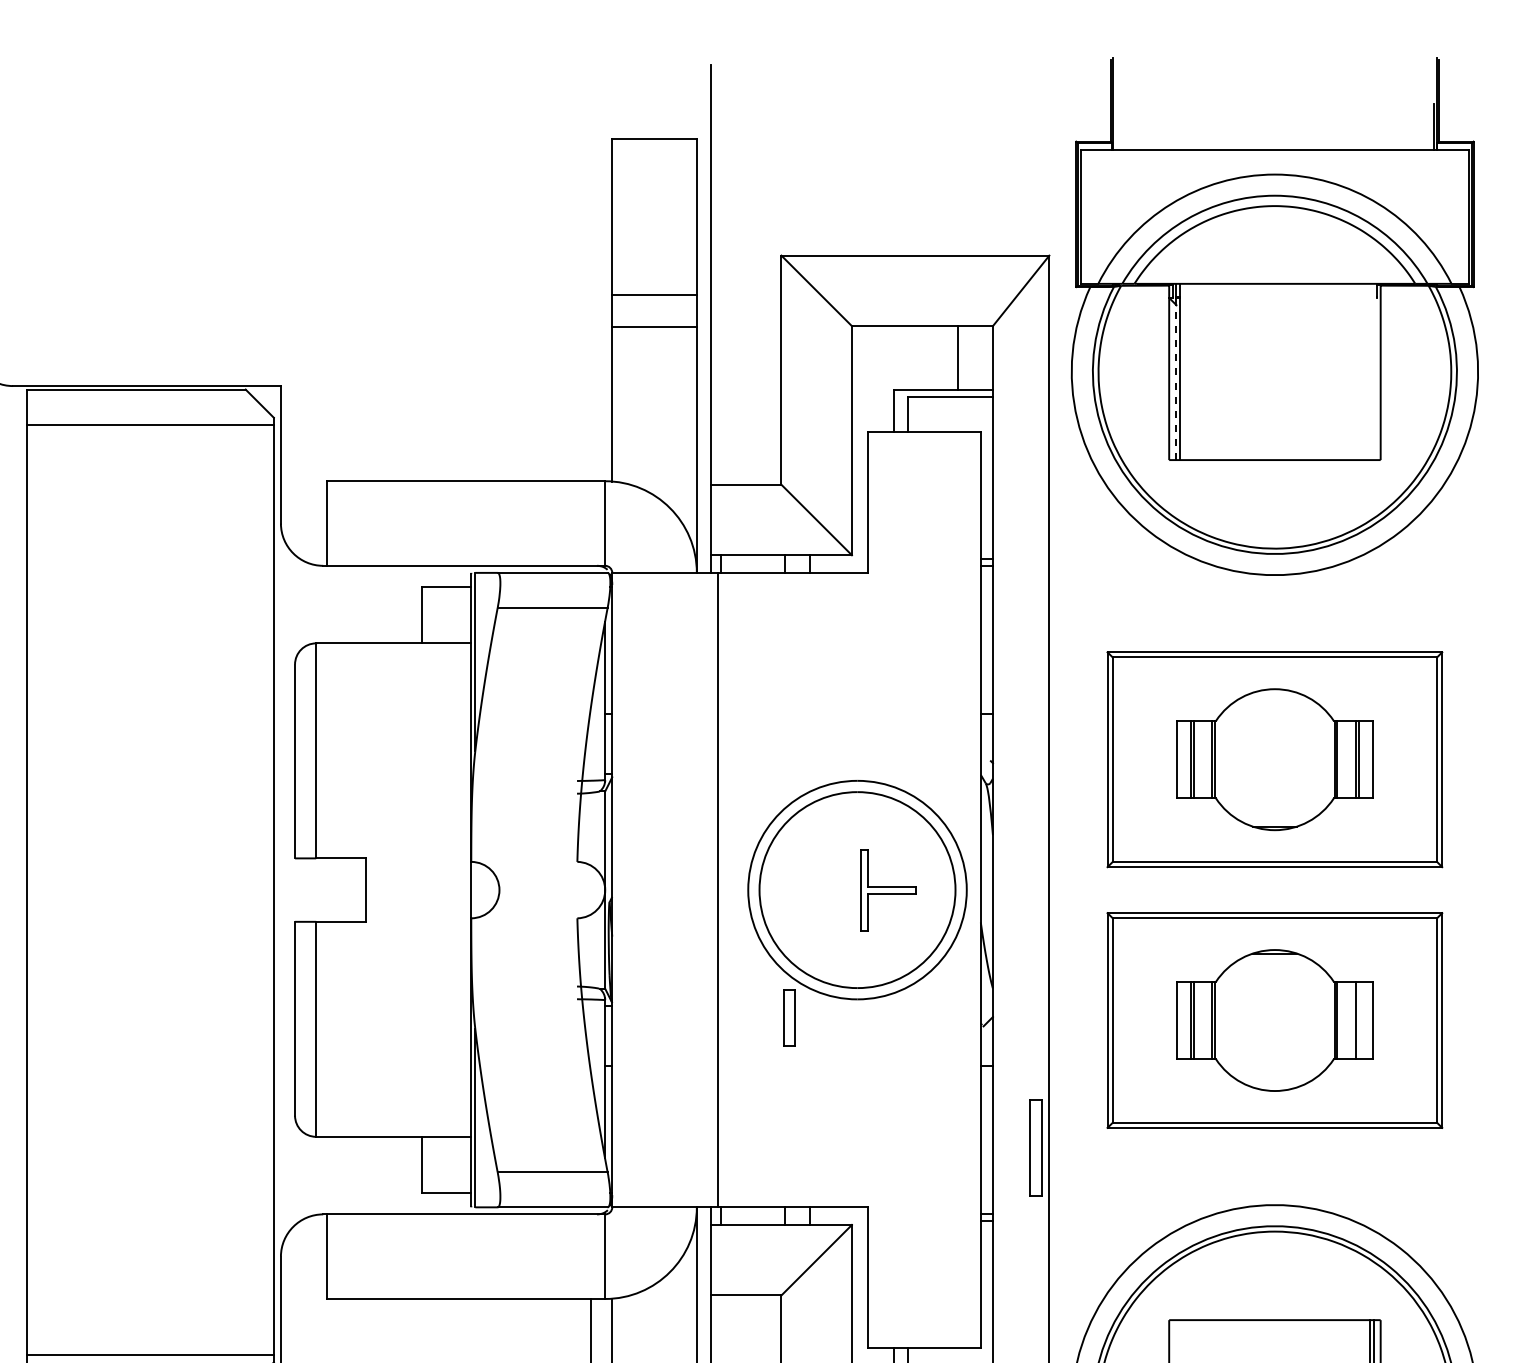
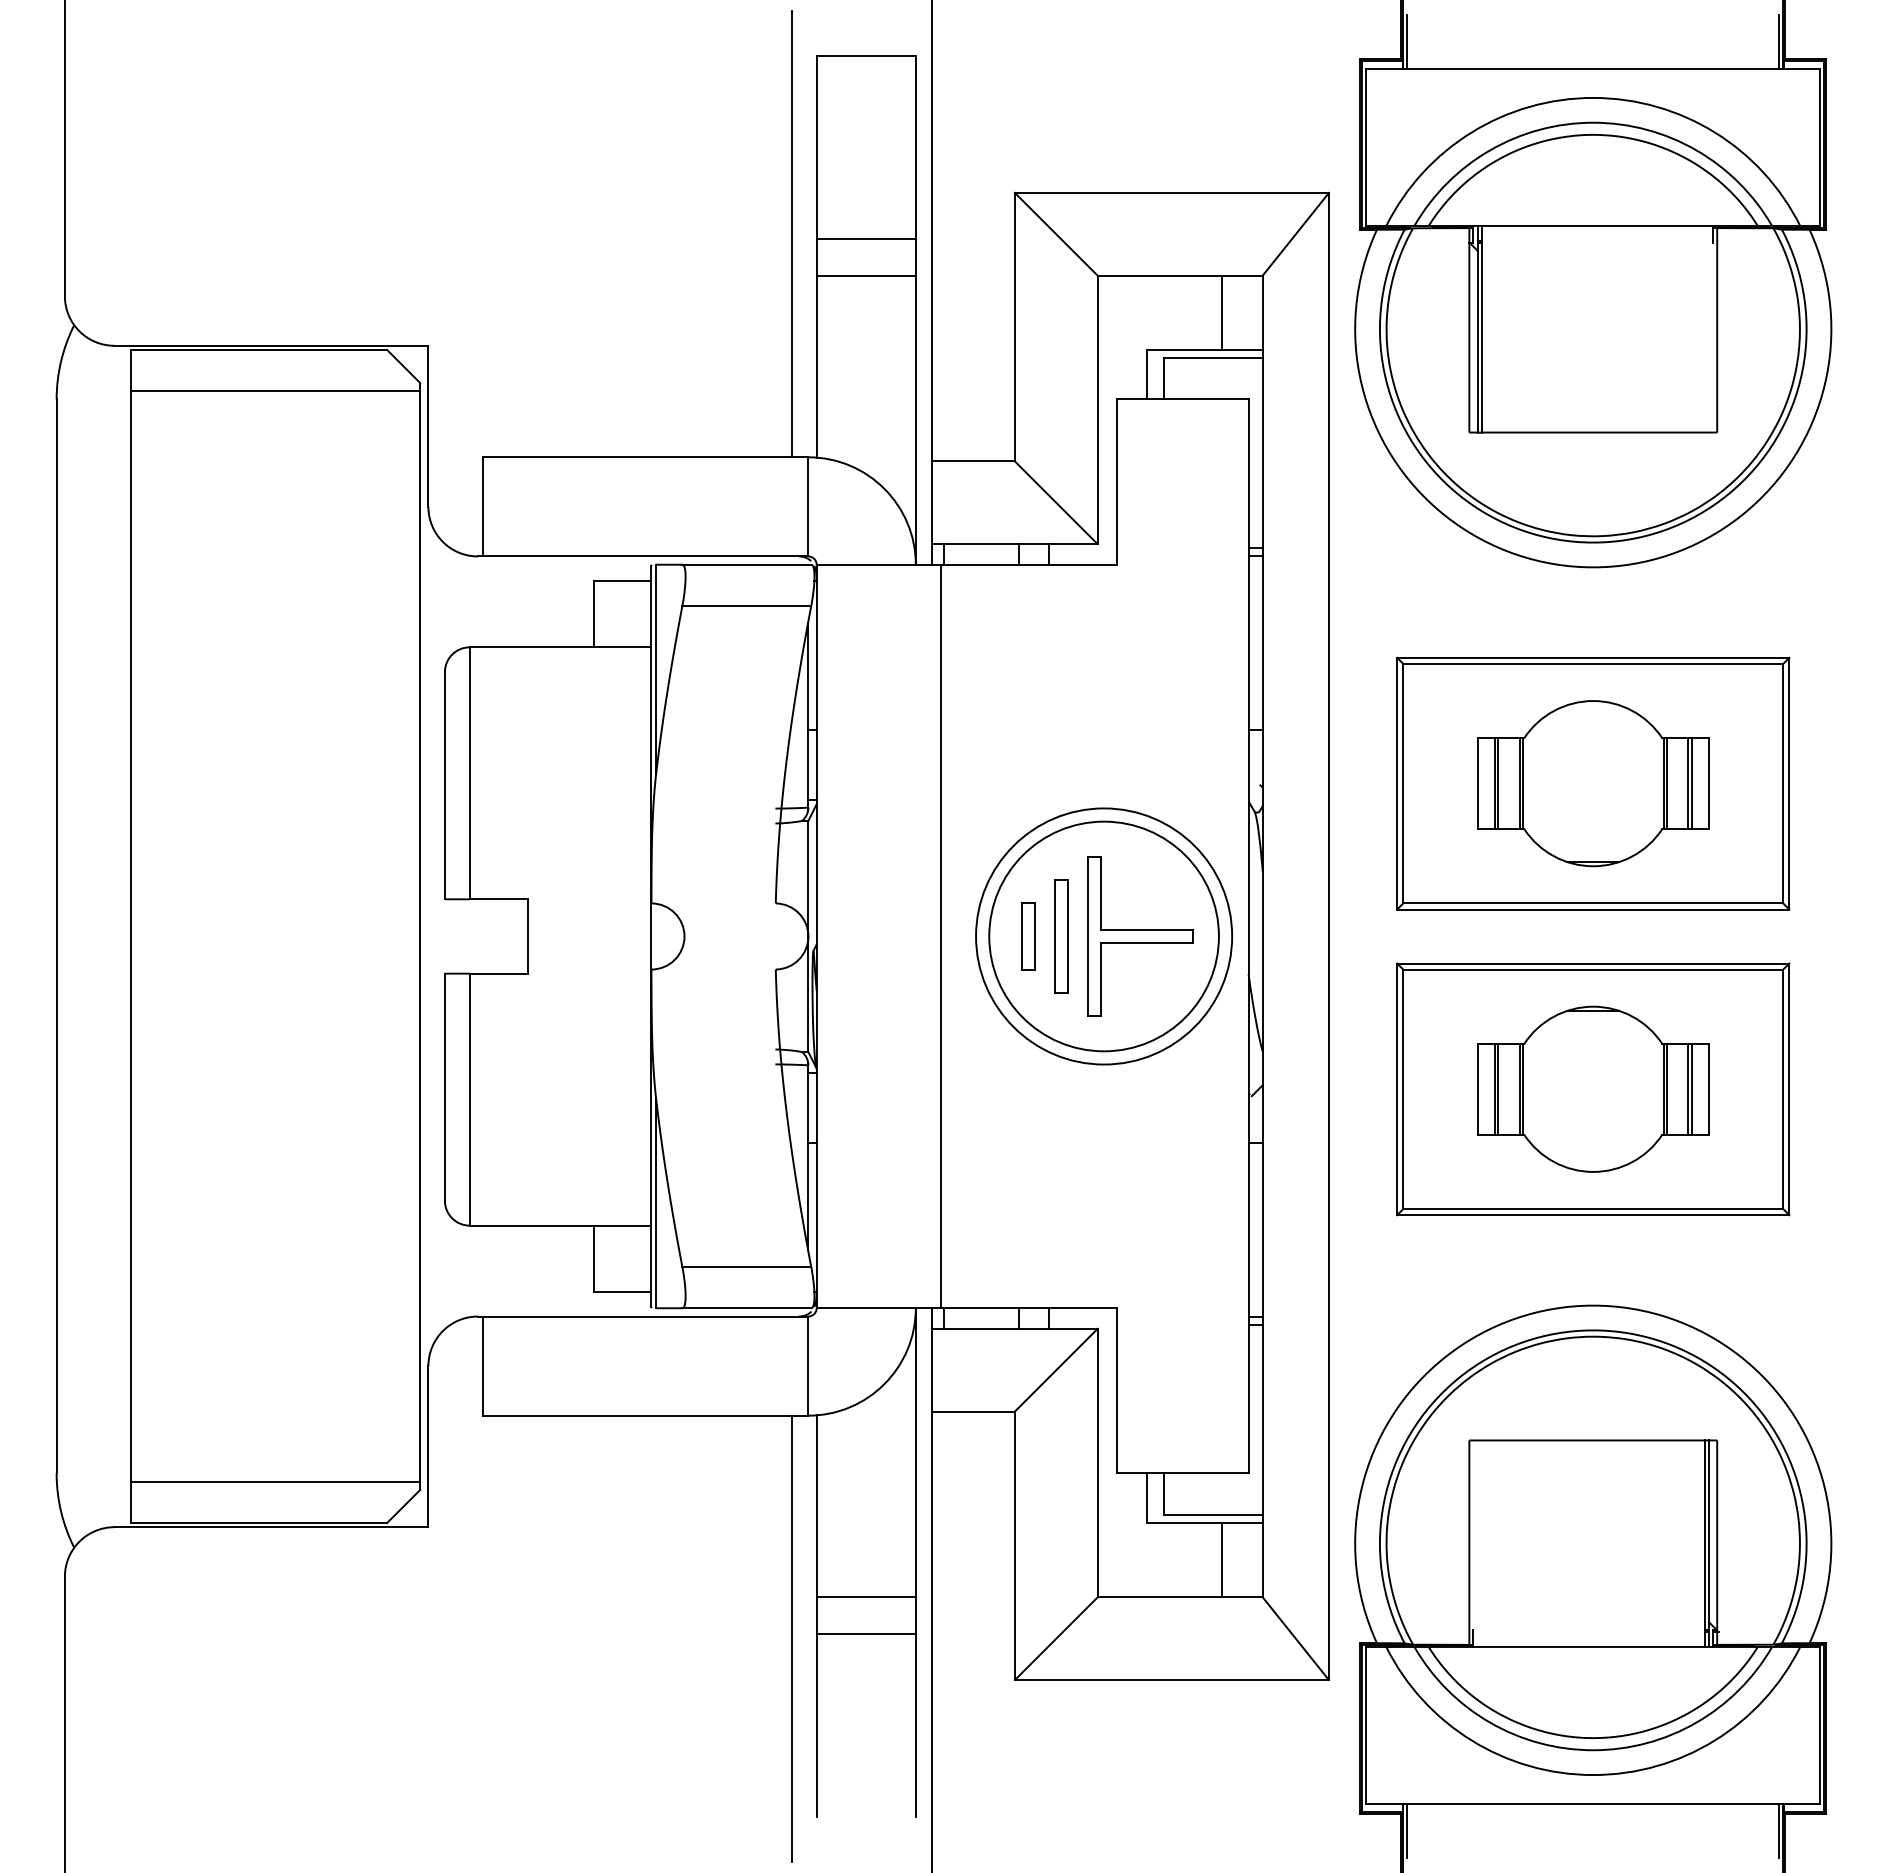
line: (1116, 127) -> (1407, 42), added
line: (590, 291) -> (791, 234), added
line: (1176, 382) -> (1477, 341), dashed -> solid
part: (888, 890) -> (1140, 936), size x1.67
part: (789, 1018) -> (1028, 936), moved
line: (1359, 1019) -> (1692, 1088), added
part: (1036, 1147) -> (1061, 936), moved

